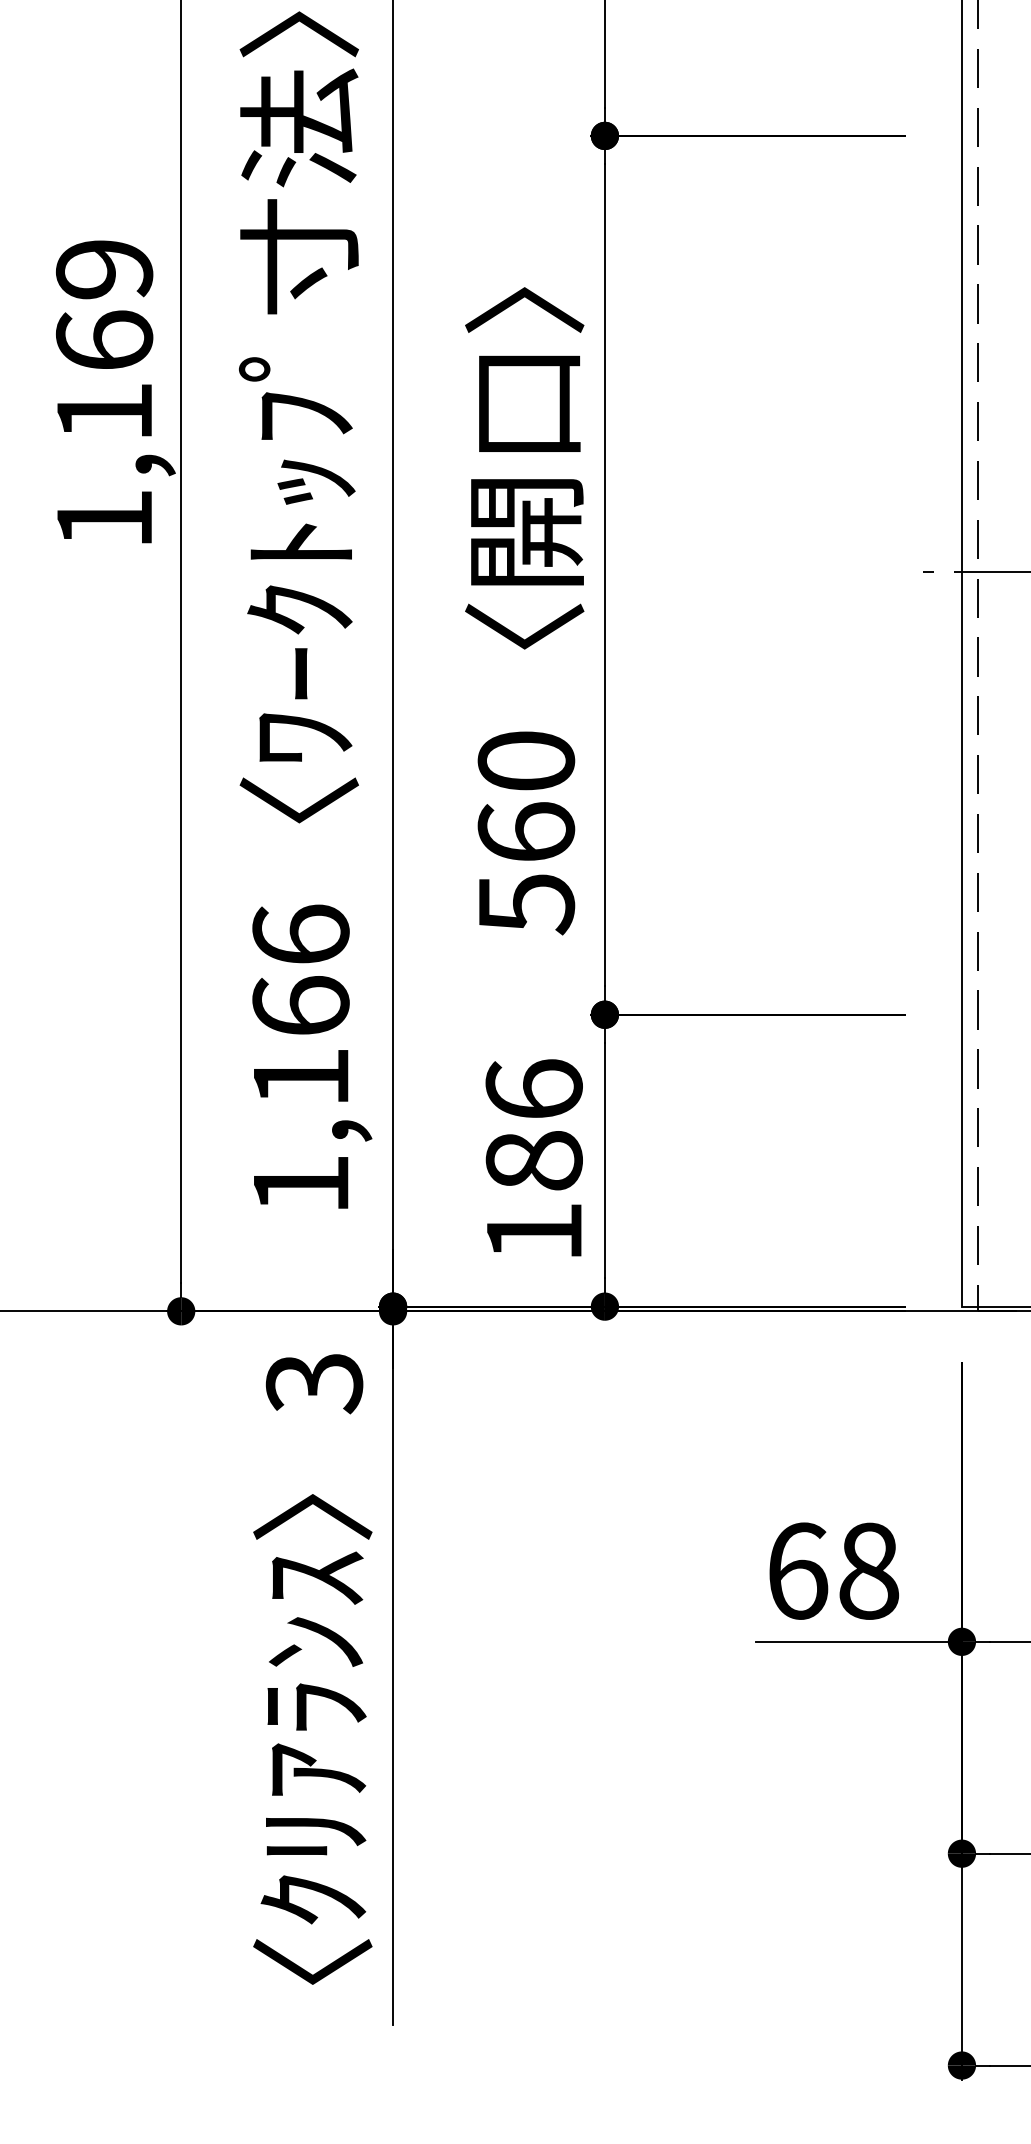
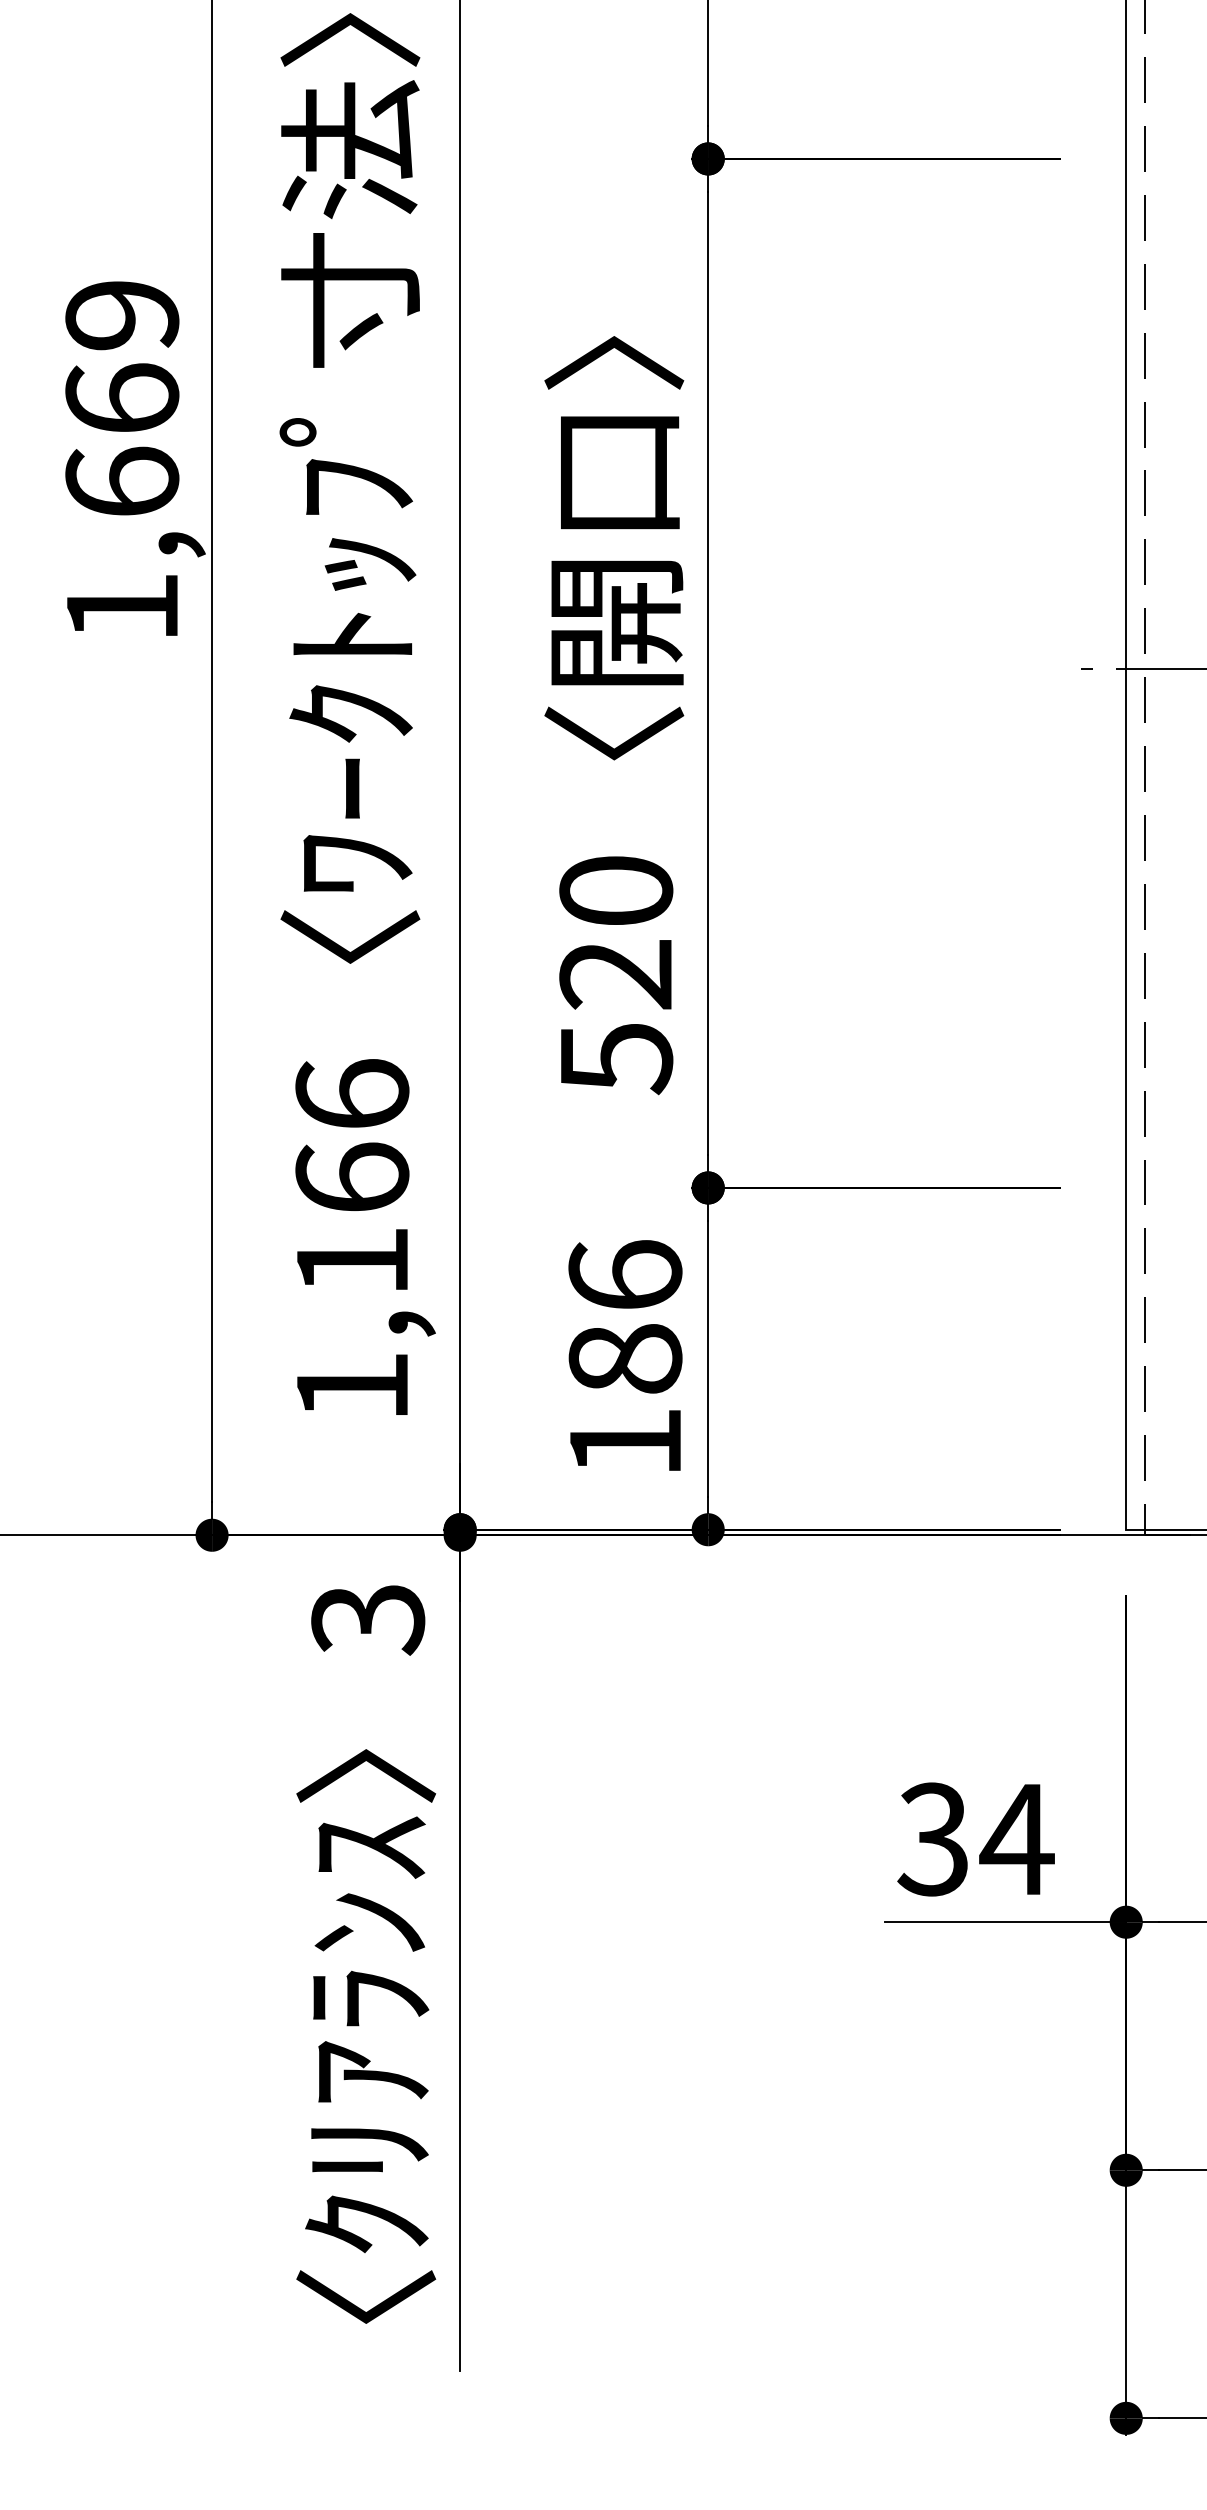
text: (104, 410) -> (122, 480), 1,169 -> 1,669
text: (526, 832) -> (616, 974), 560 -> 520
text: (833, 1570) -> (975, 1838), 68 -> 34

